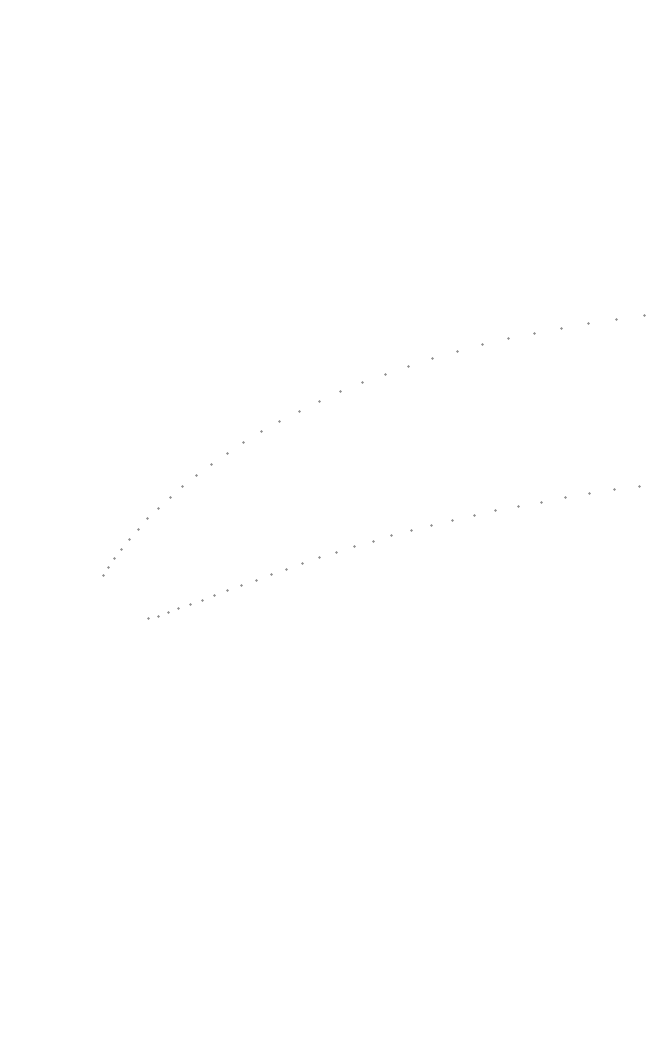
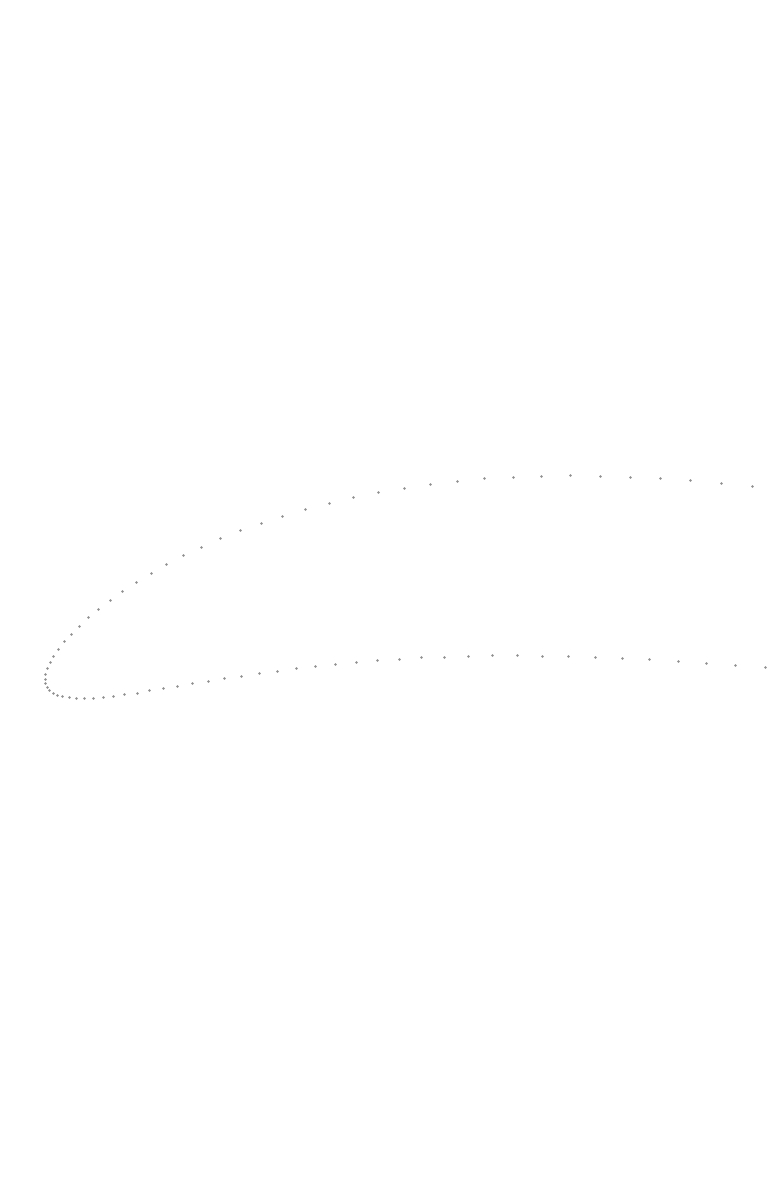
part: (95, 596) -> (51, 662), added

